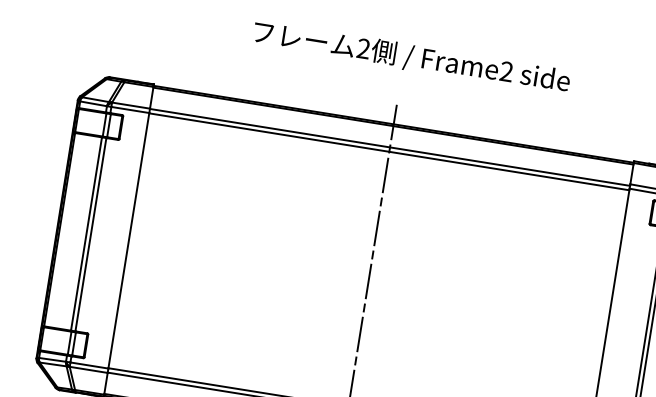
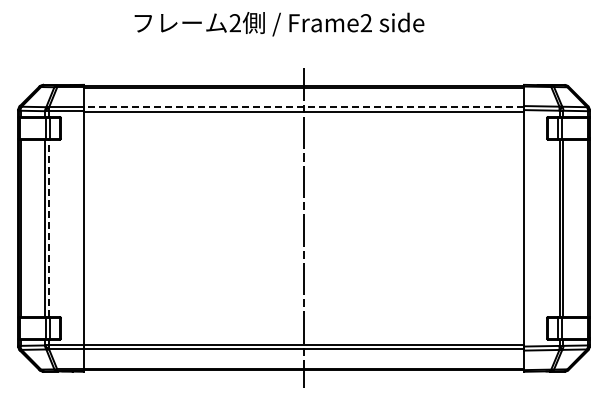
text: (411, 58) -> (279, 24), moved
line: (389, 147) -> (303, 107), solid -> dashed
line: (91, 234) -> (49, 228), solid -> dashed

